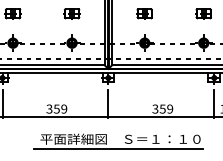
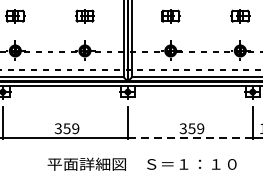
line: (161, 117) -> (190, 138), solid -> dashed
line: (118, 149) -> (139, 176), removed

